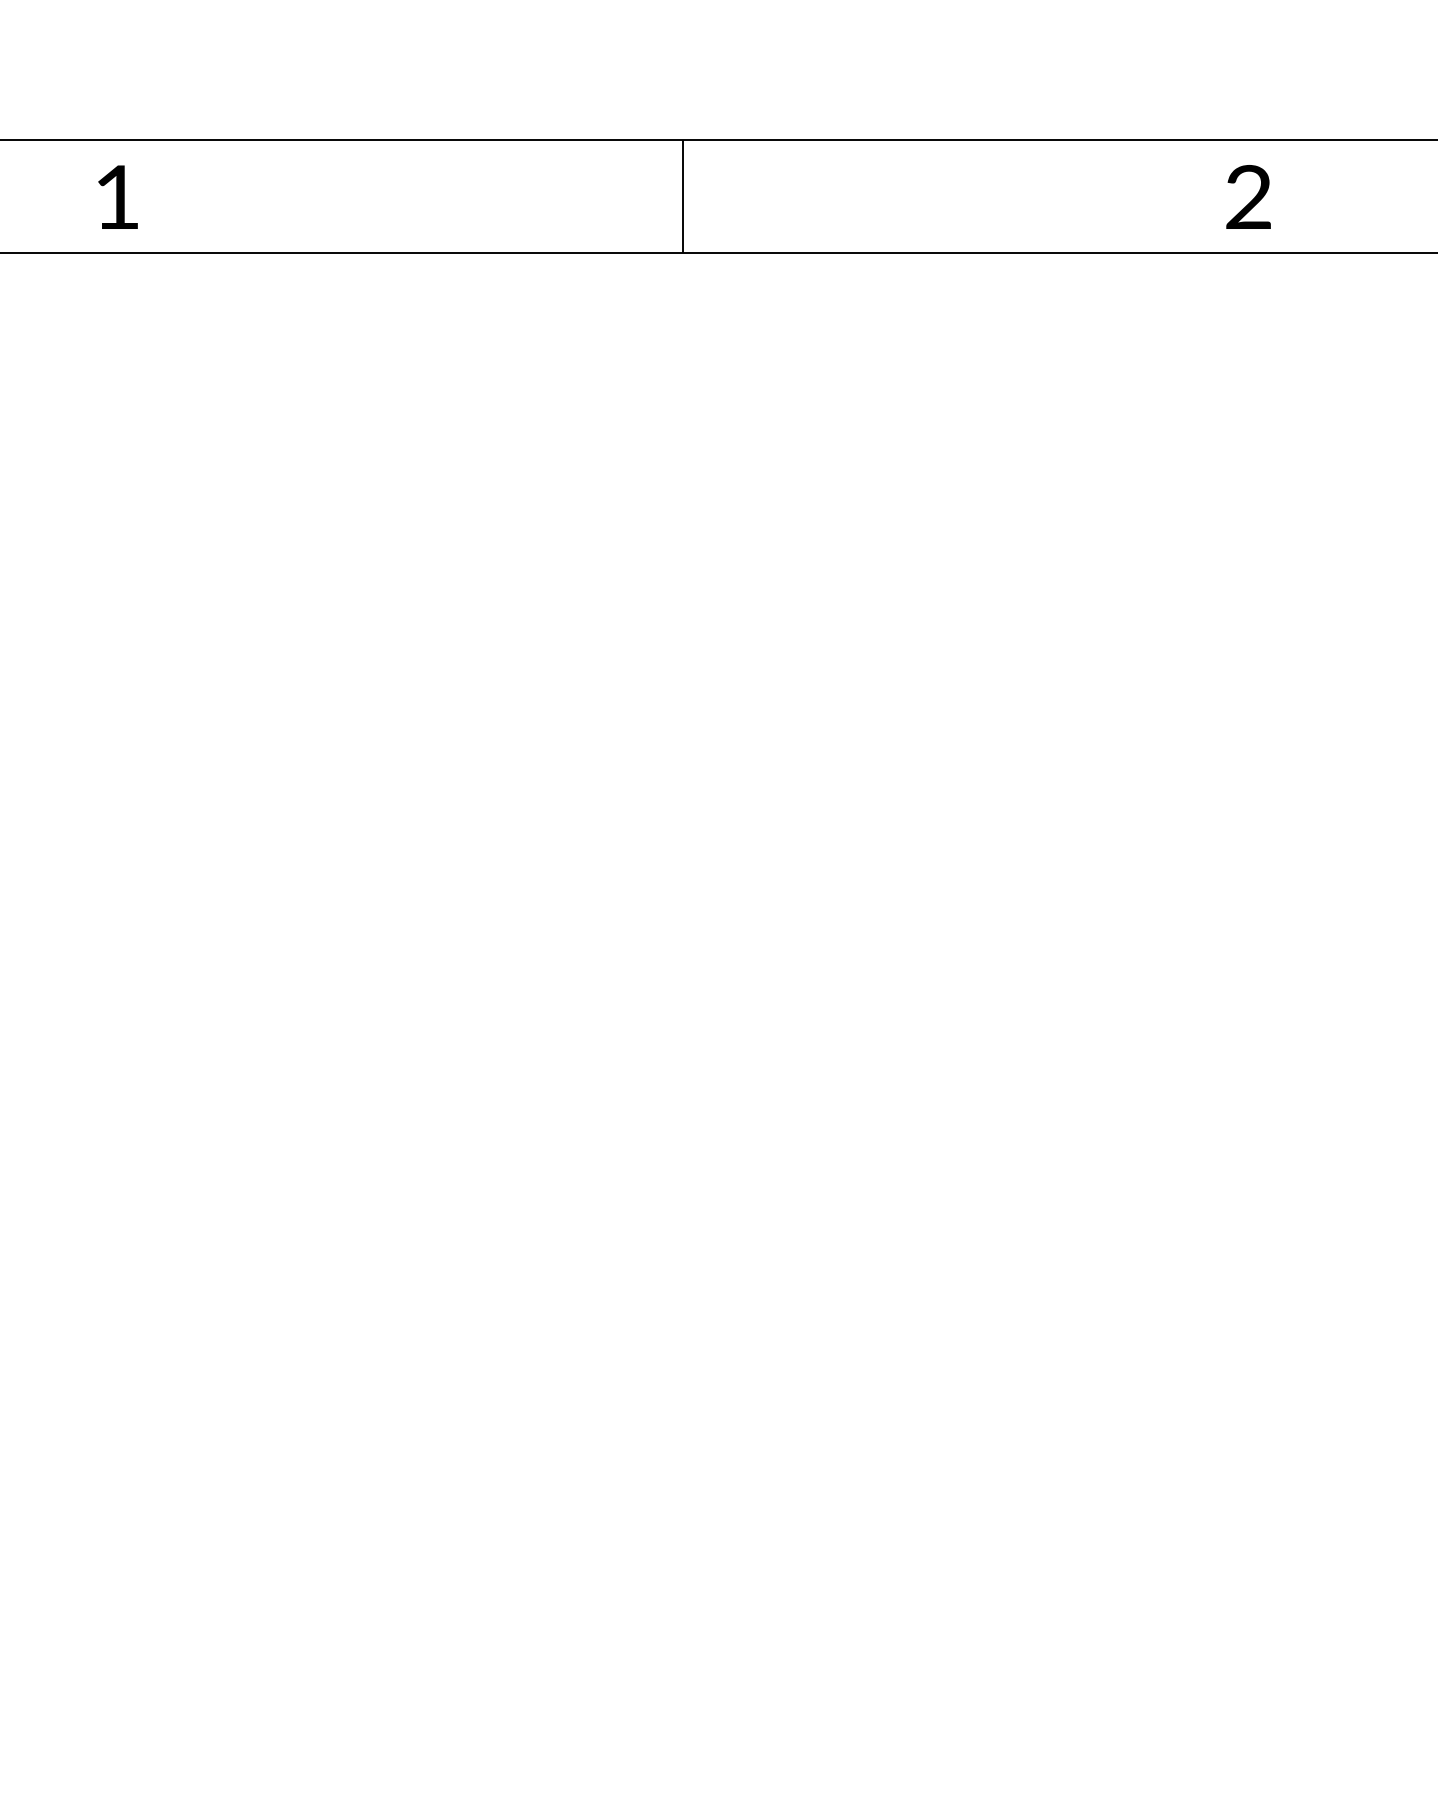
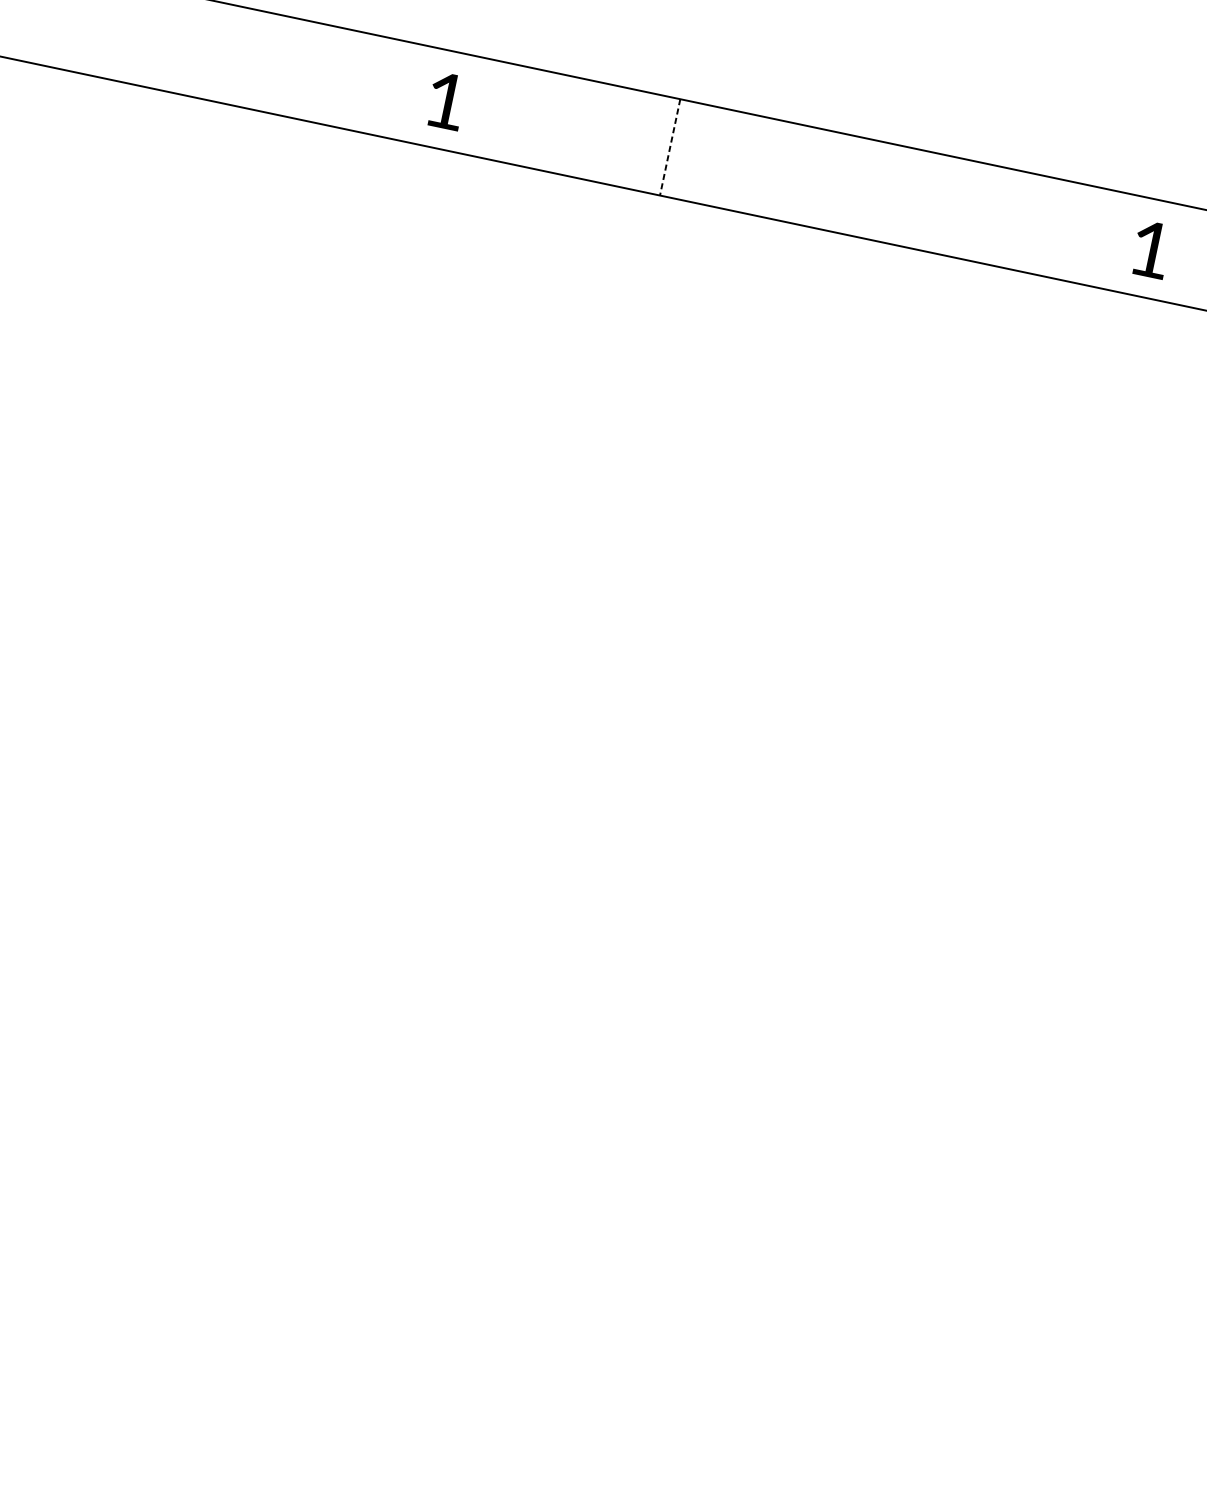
text: (117, 196) -> (446, 100), moved
line: (682, 196) -> (669, 147), solid -> dashed
text: (1248, 196) -> (1150, 248), 2 -> 1

